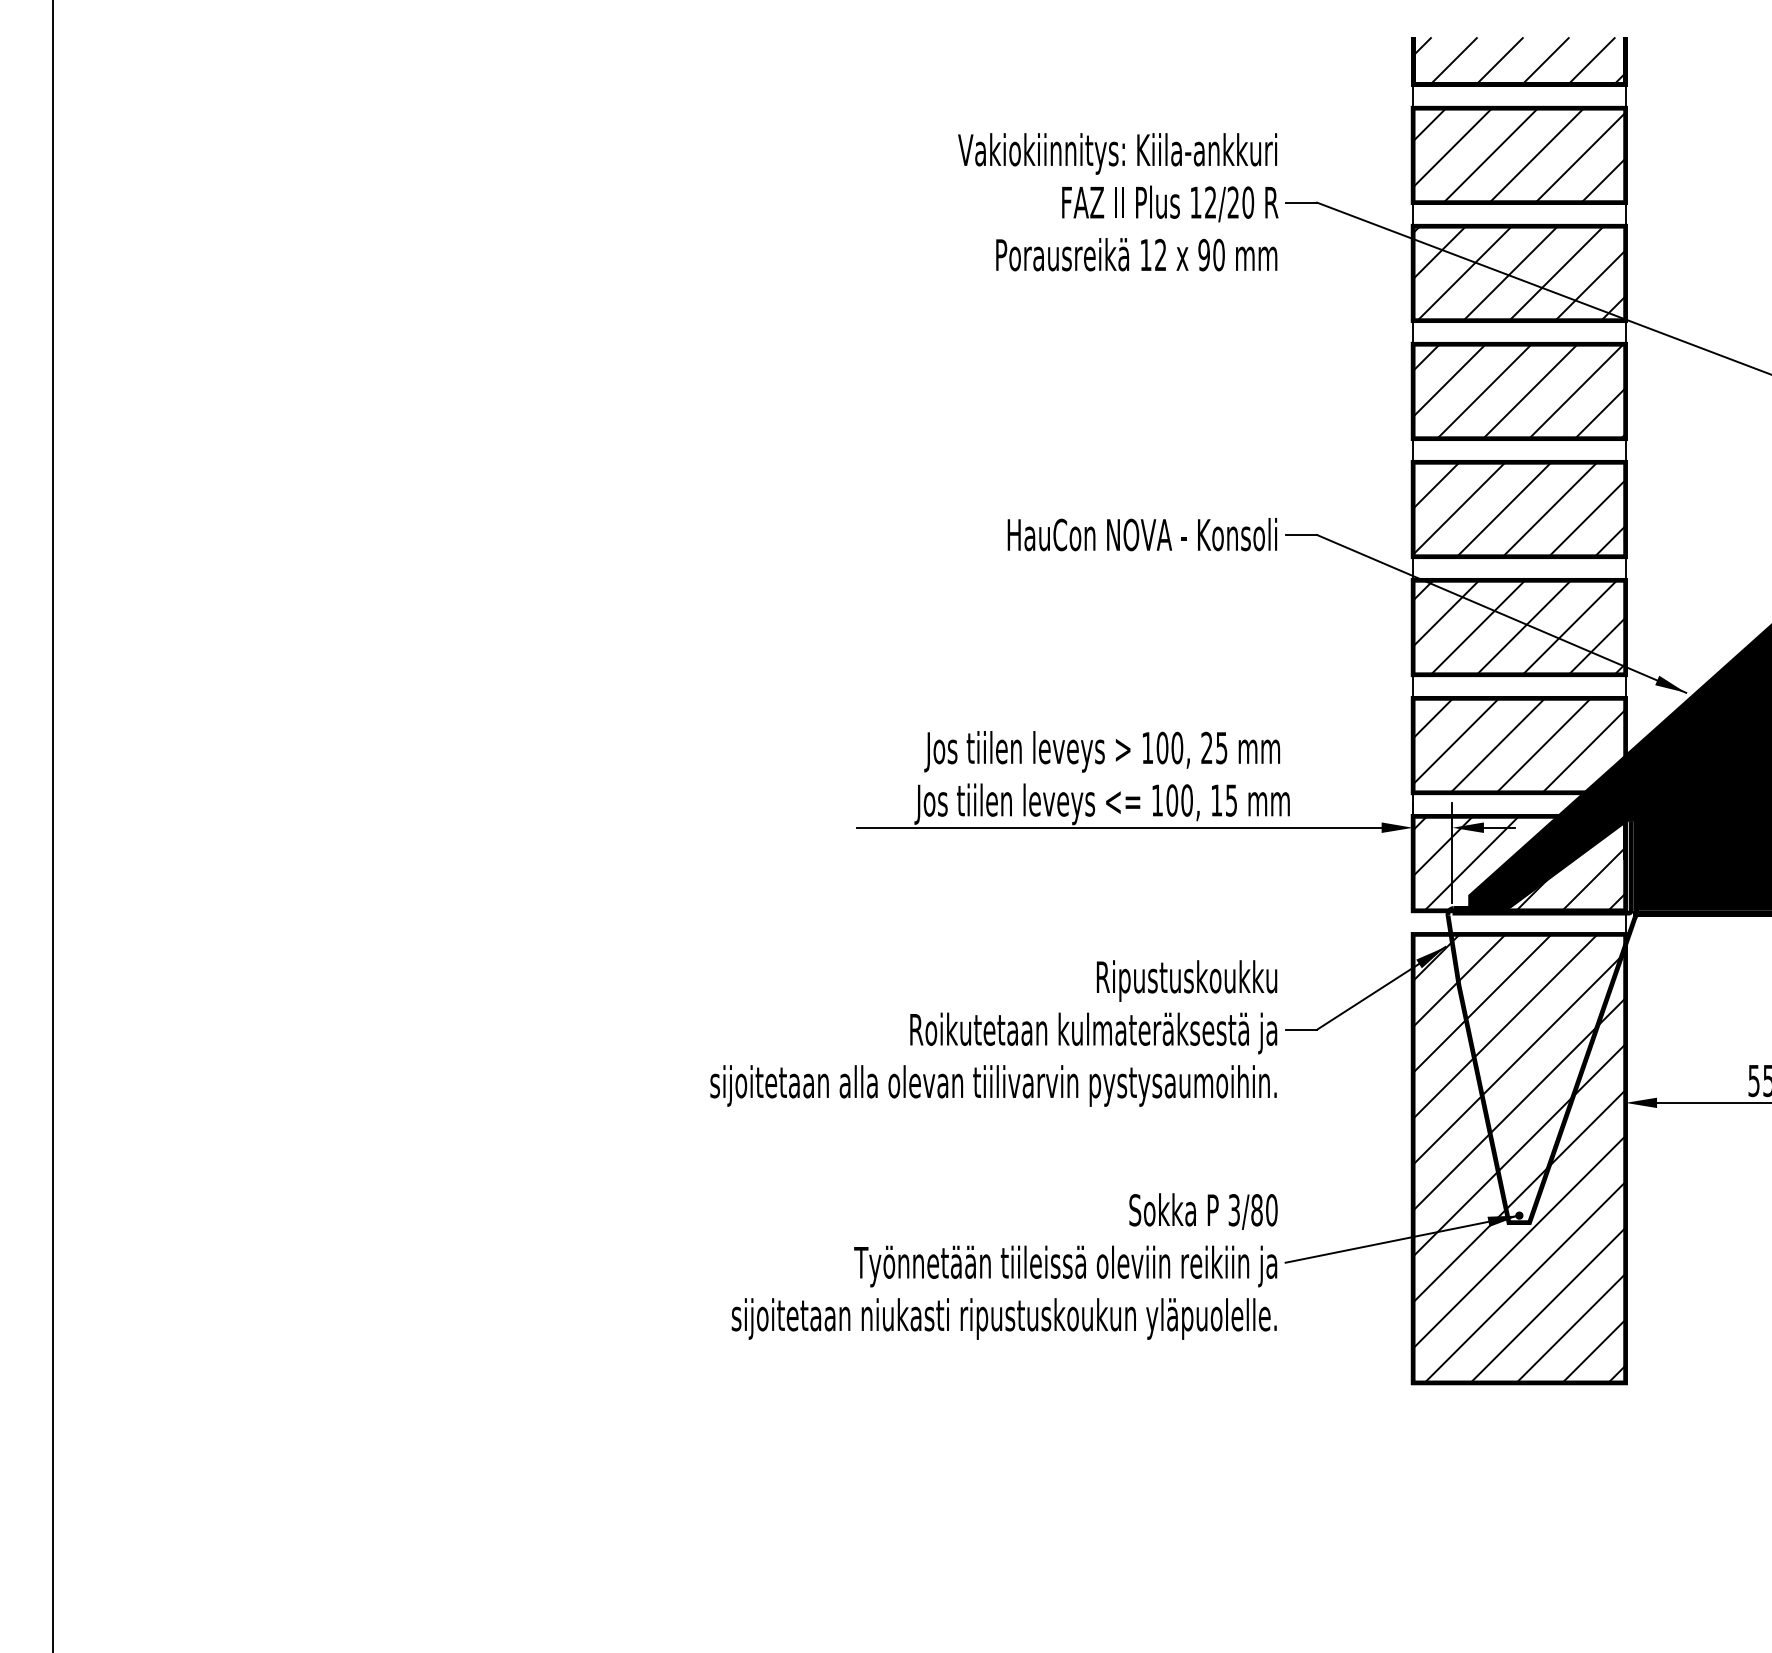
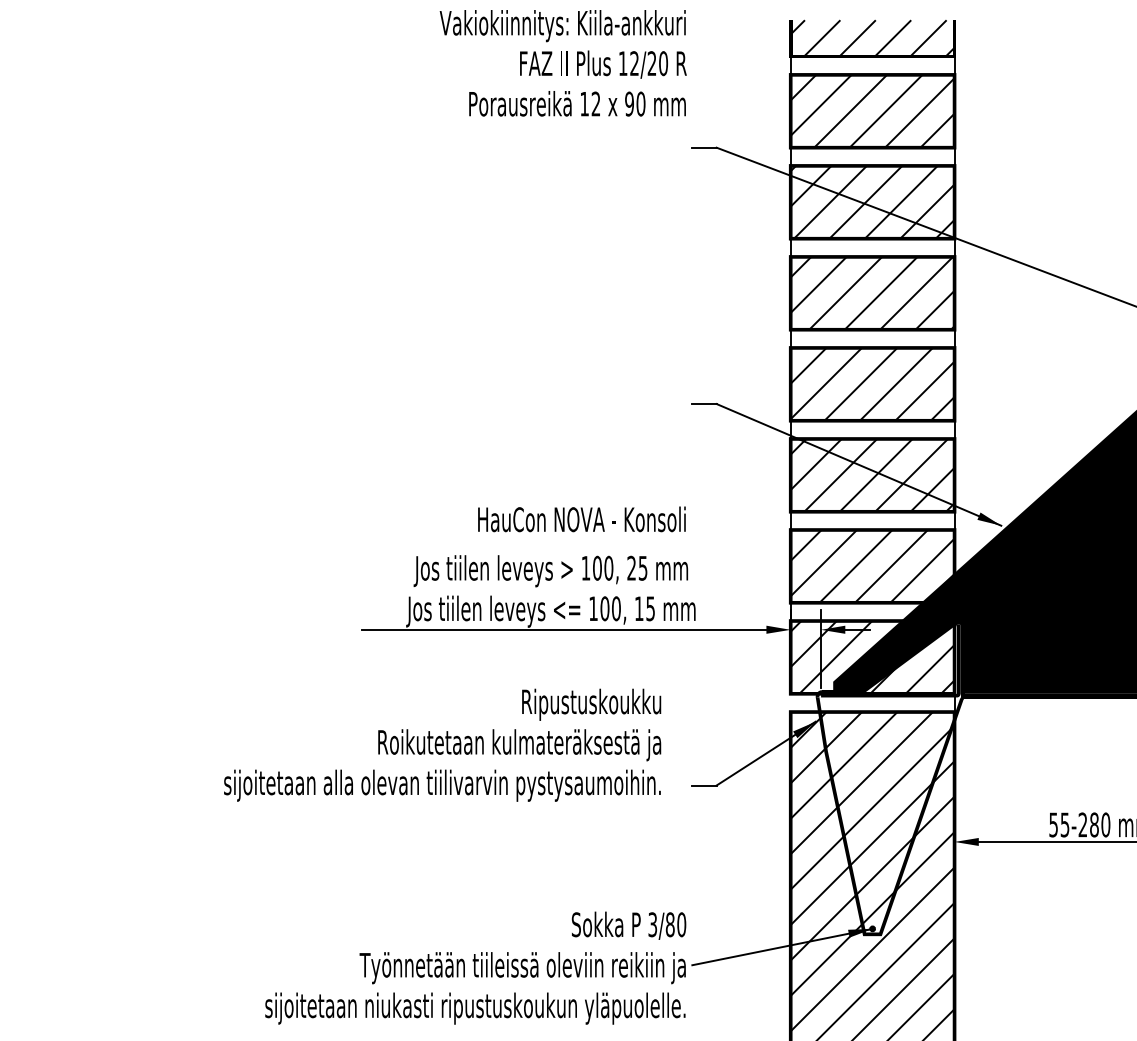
text: (1118, 202) -> (563, 63), moved
text: (1142, 534) -> (581, 519), moved
text: (993, 1033) -> (442, 745), moved

